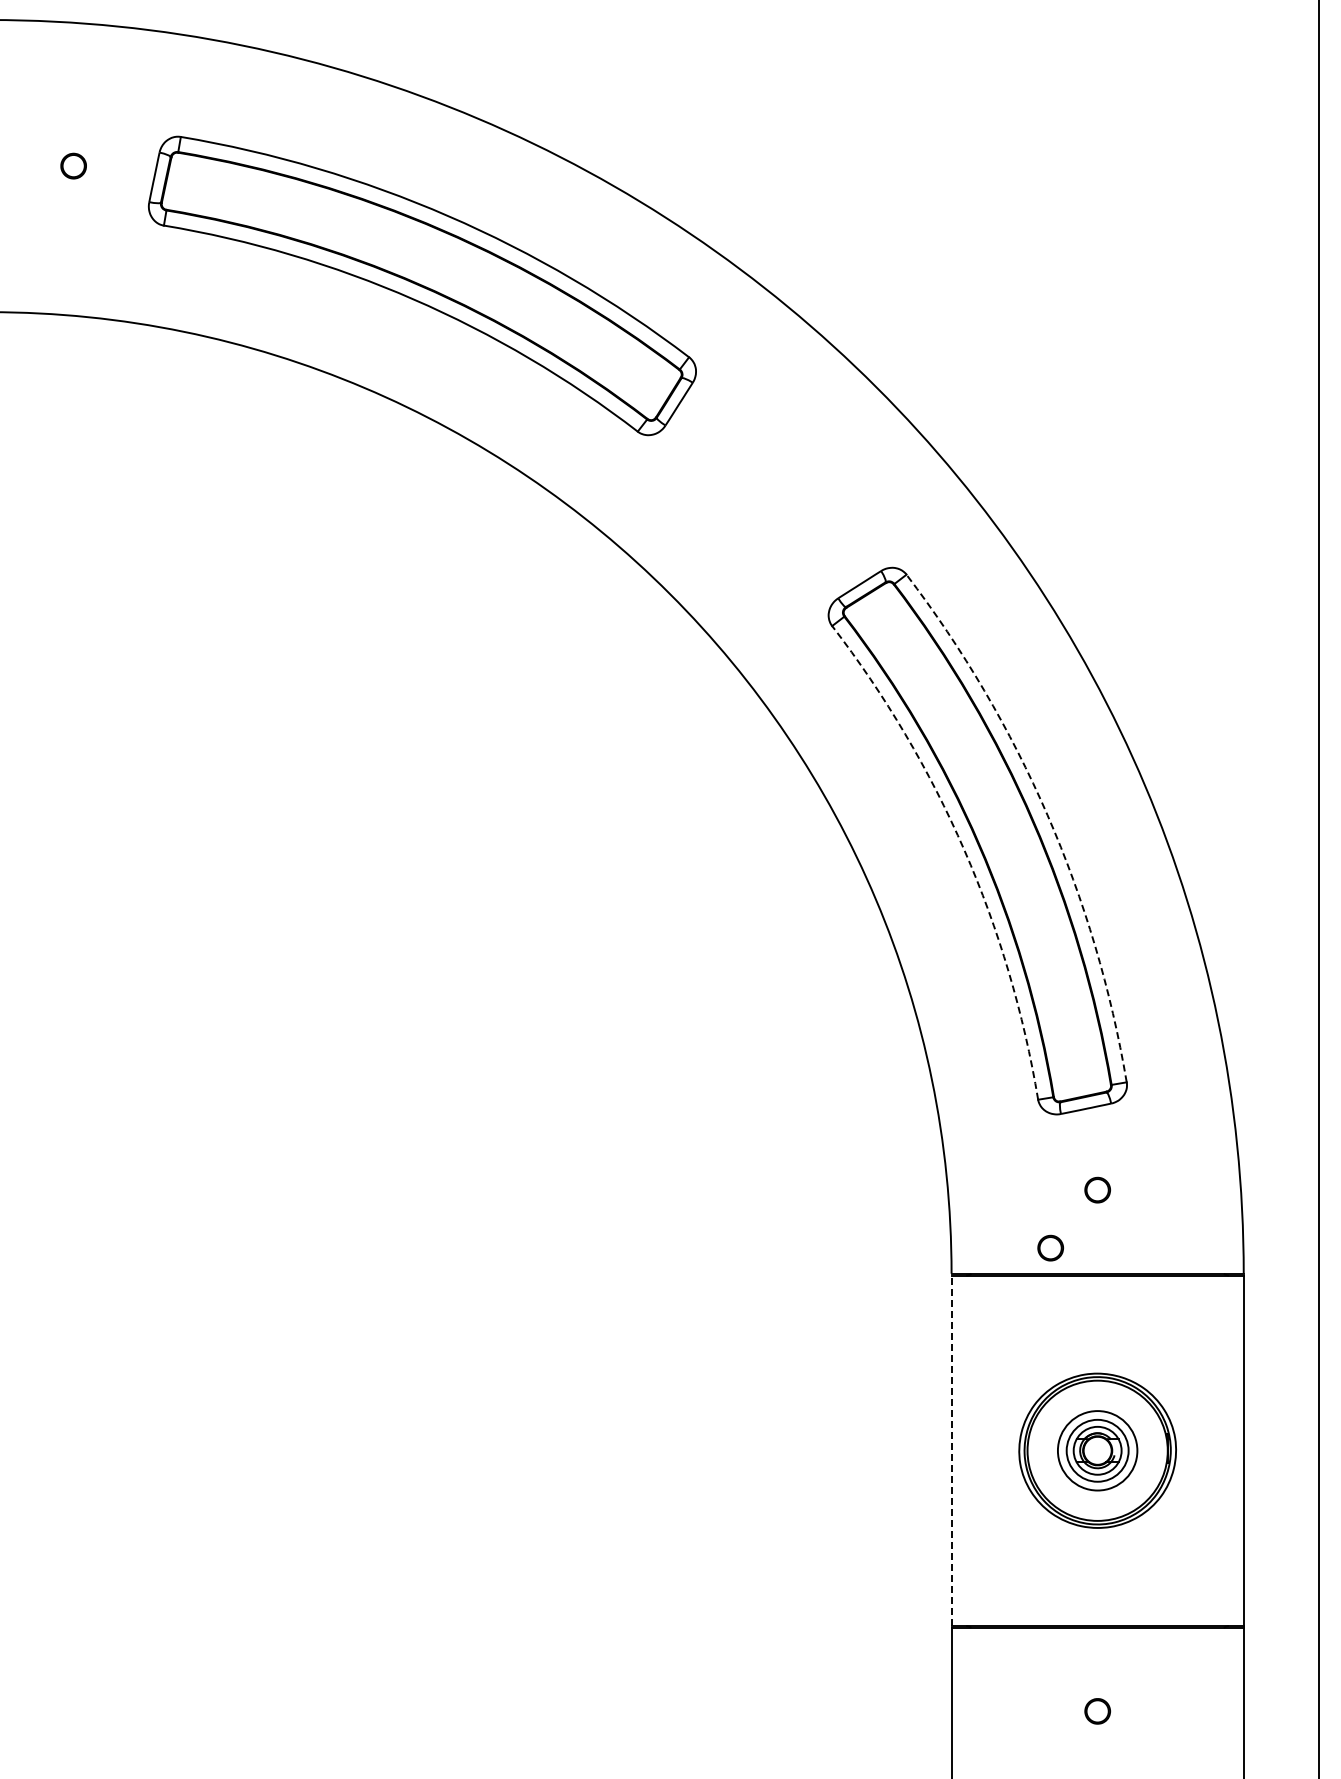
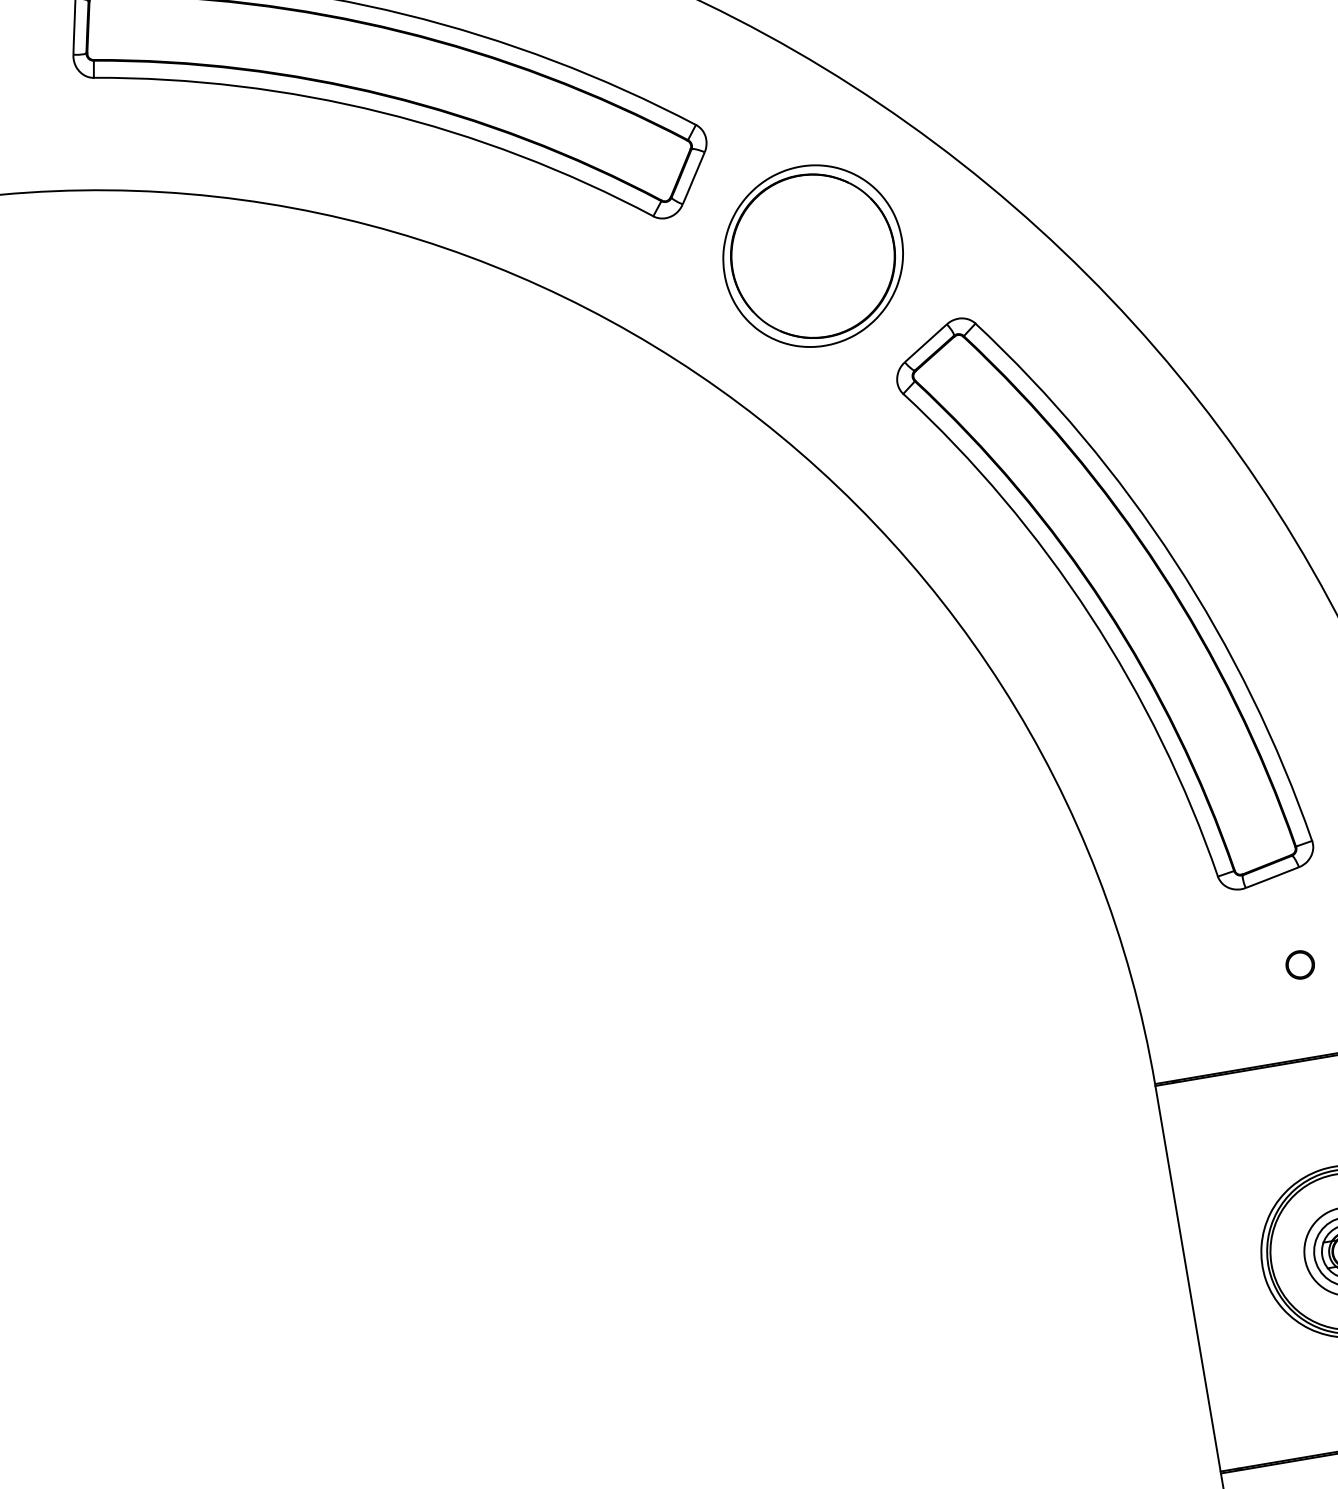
part: (772, 490) -> (812, 255), added
arc: (1047, 815) -> (1175, 562), dashed -> solid
arc: (964, 850) -> (1090, 616), dashed -> solid
part: (1050, 1247) -> (1258, 1036), removed
line: (951, 1450) -> (1187, 1278), dashed -> solid

